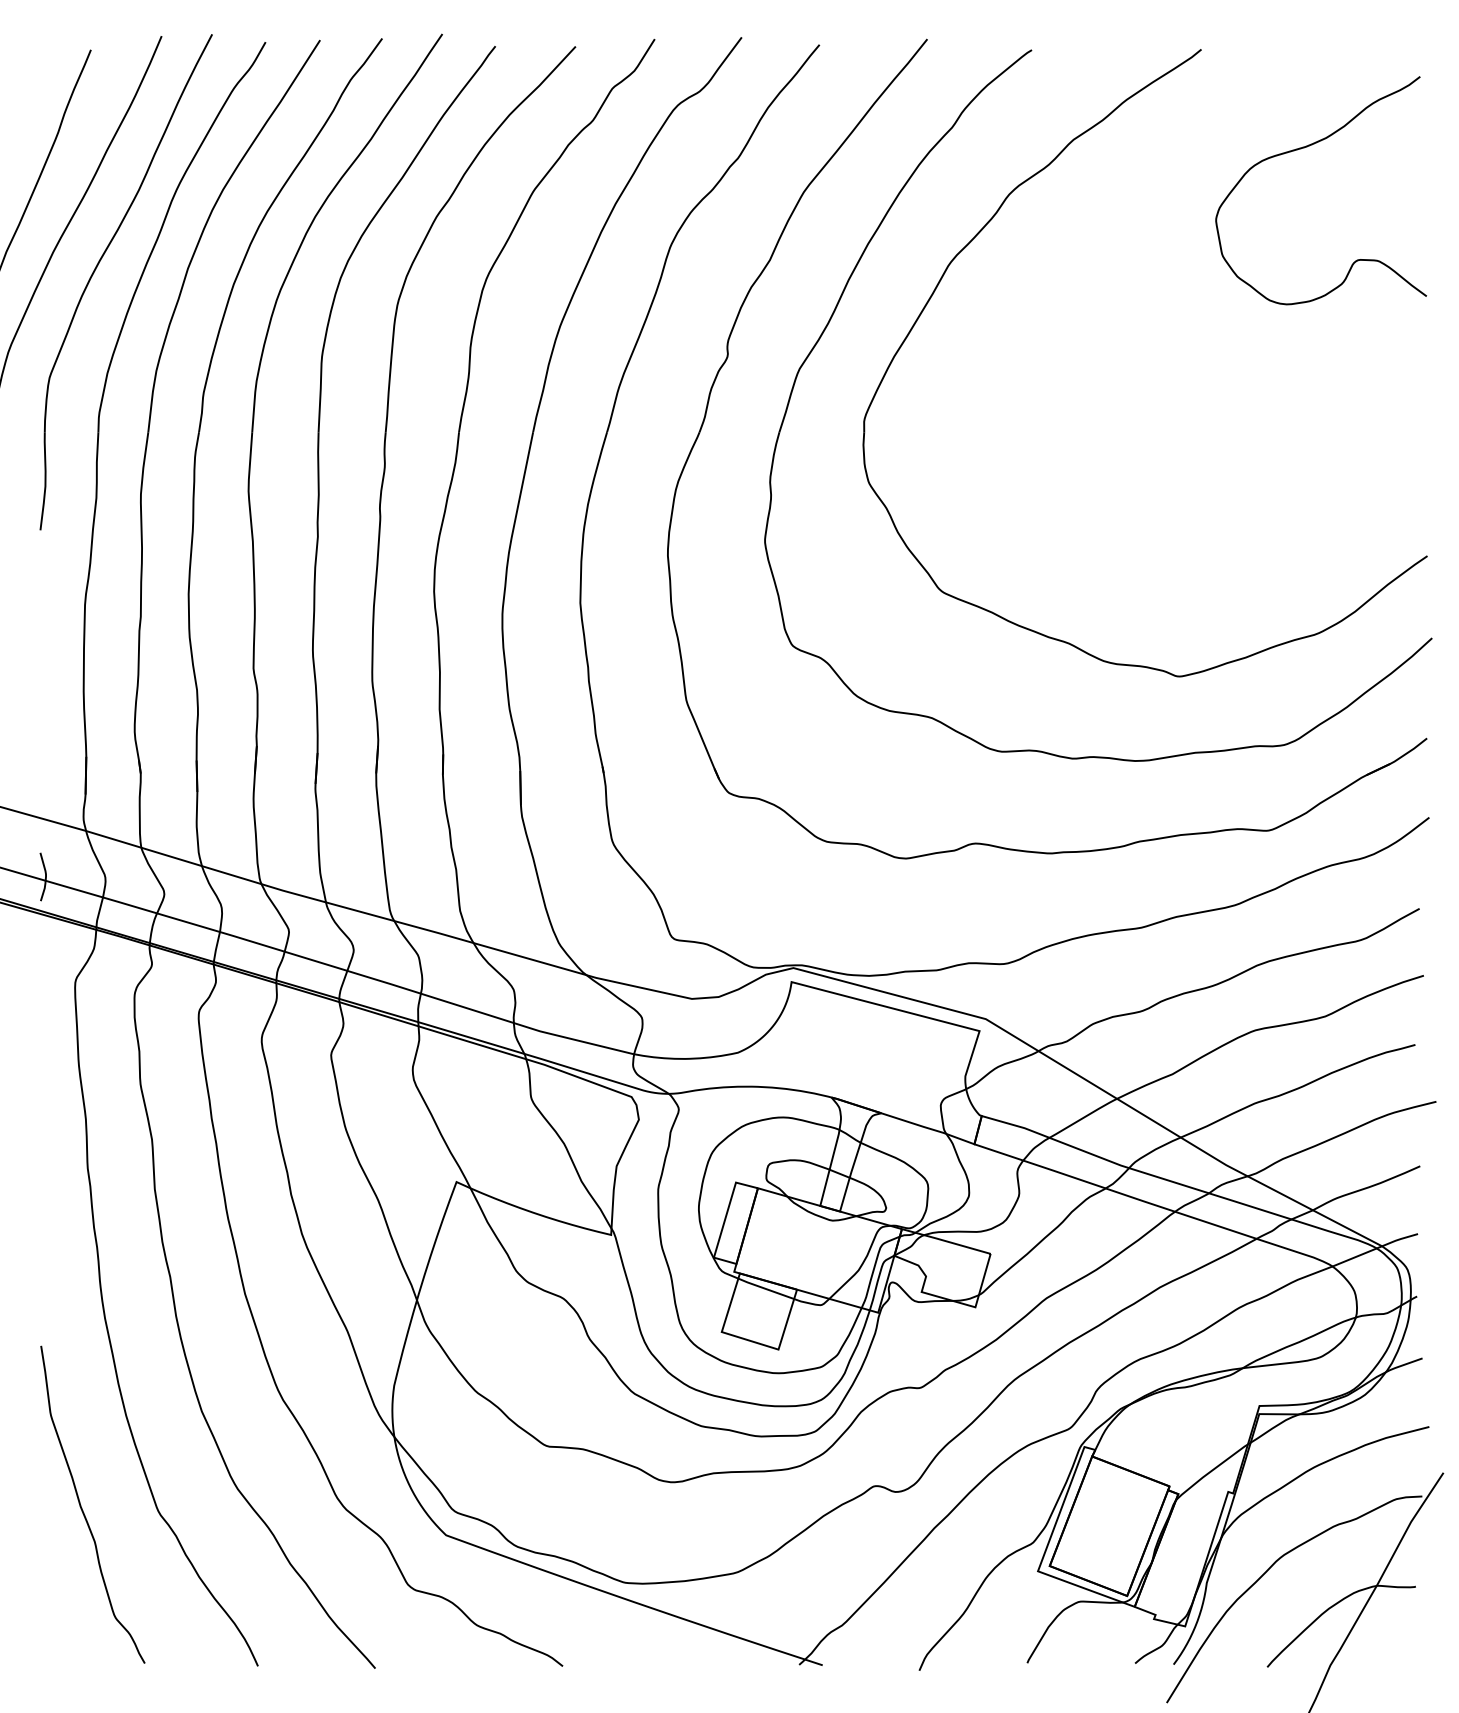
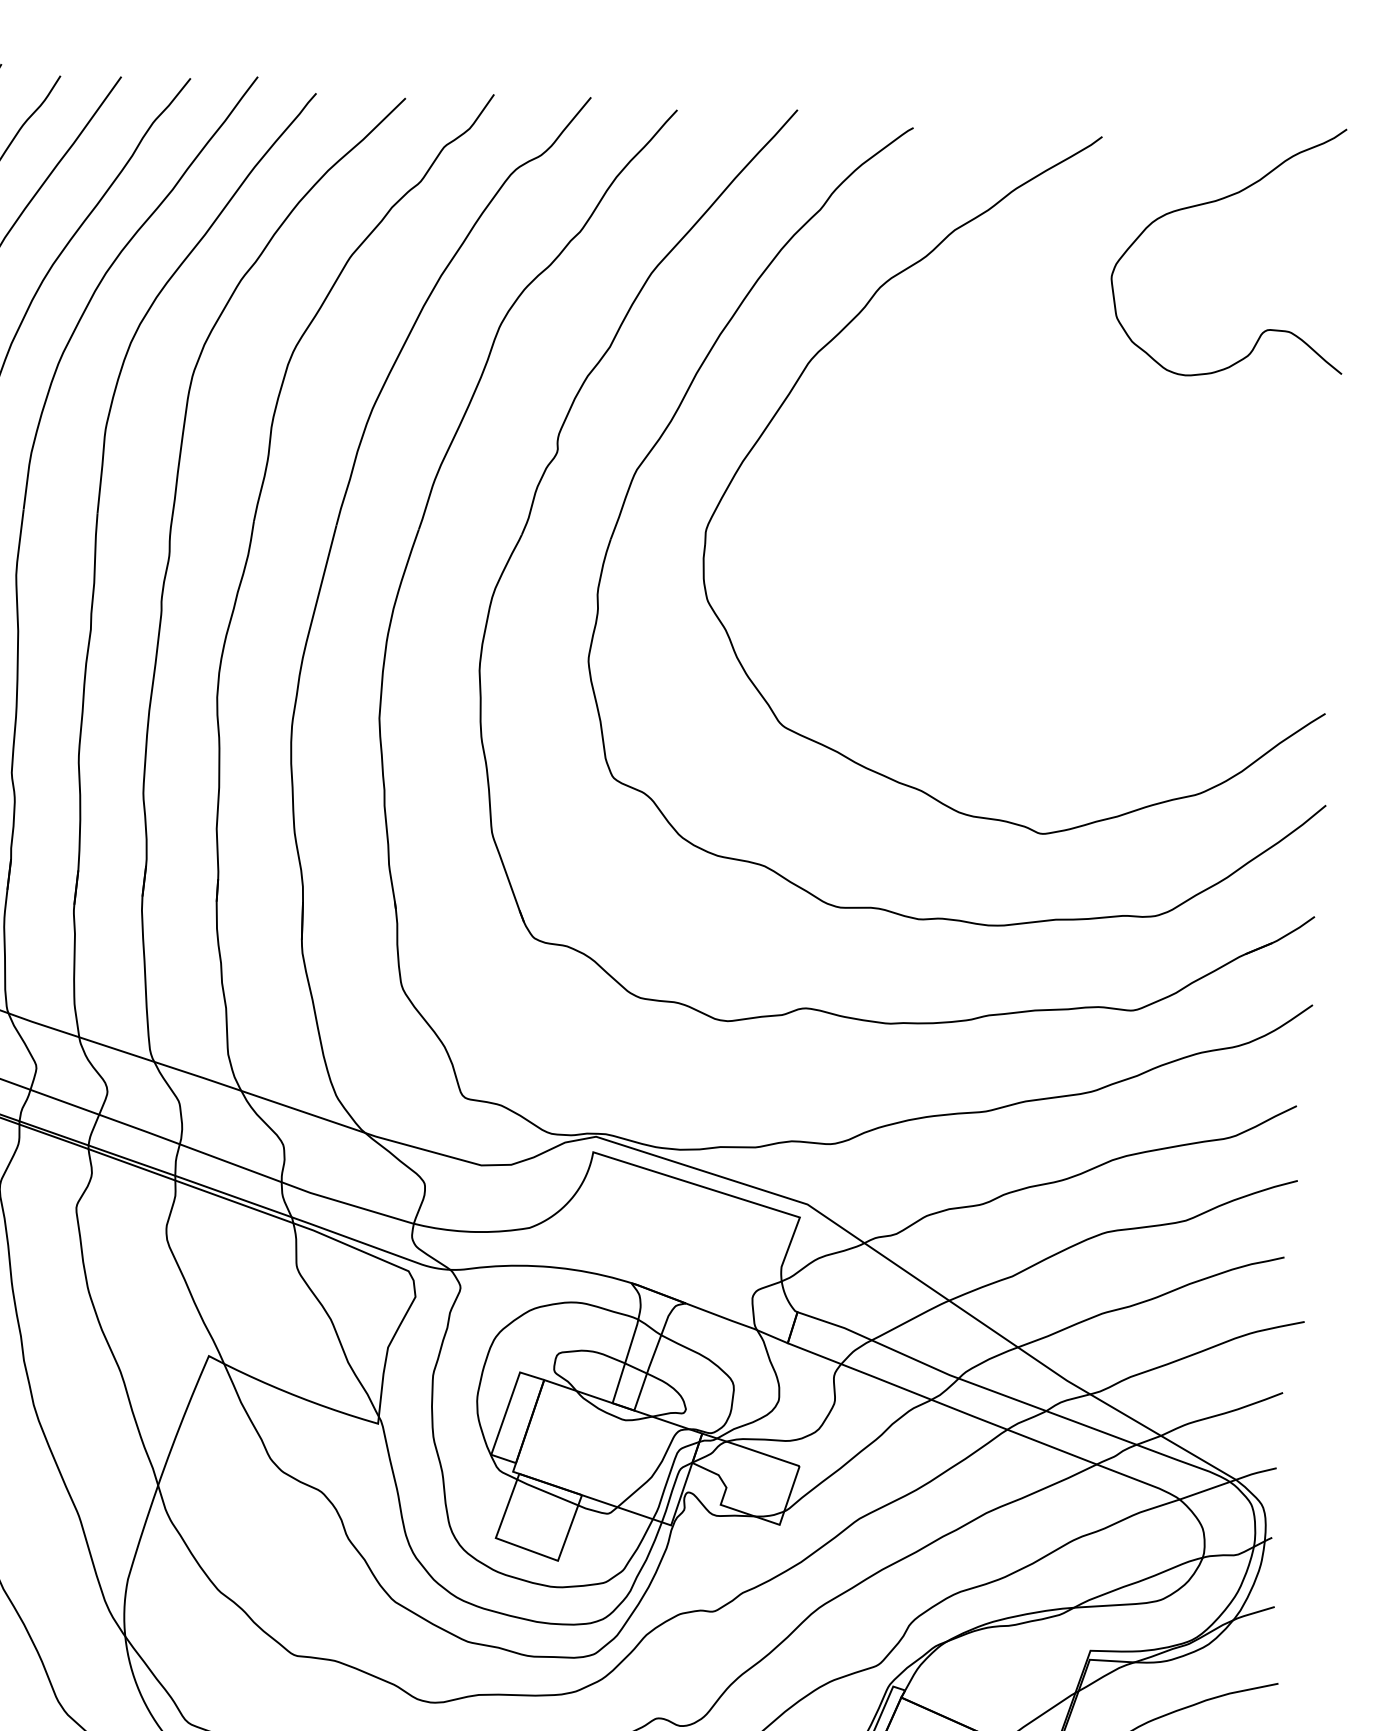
curve: (1307, 147) -> (1217, 201), moved

